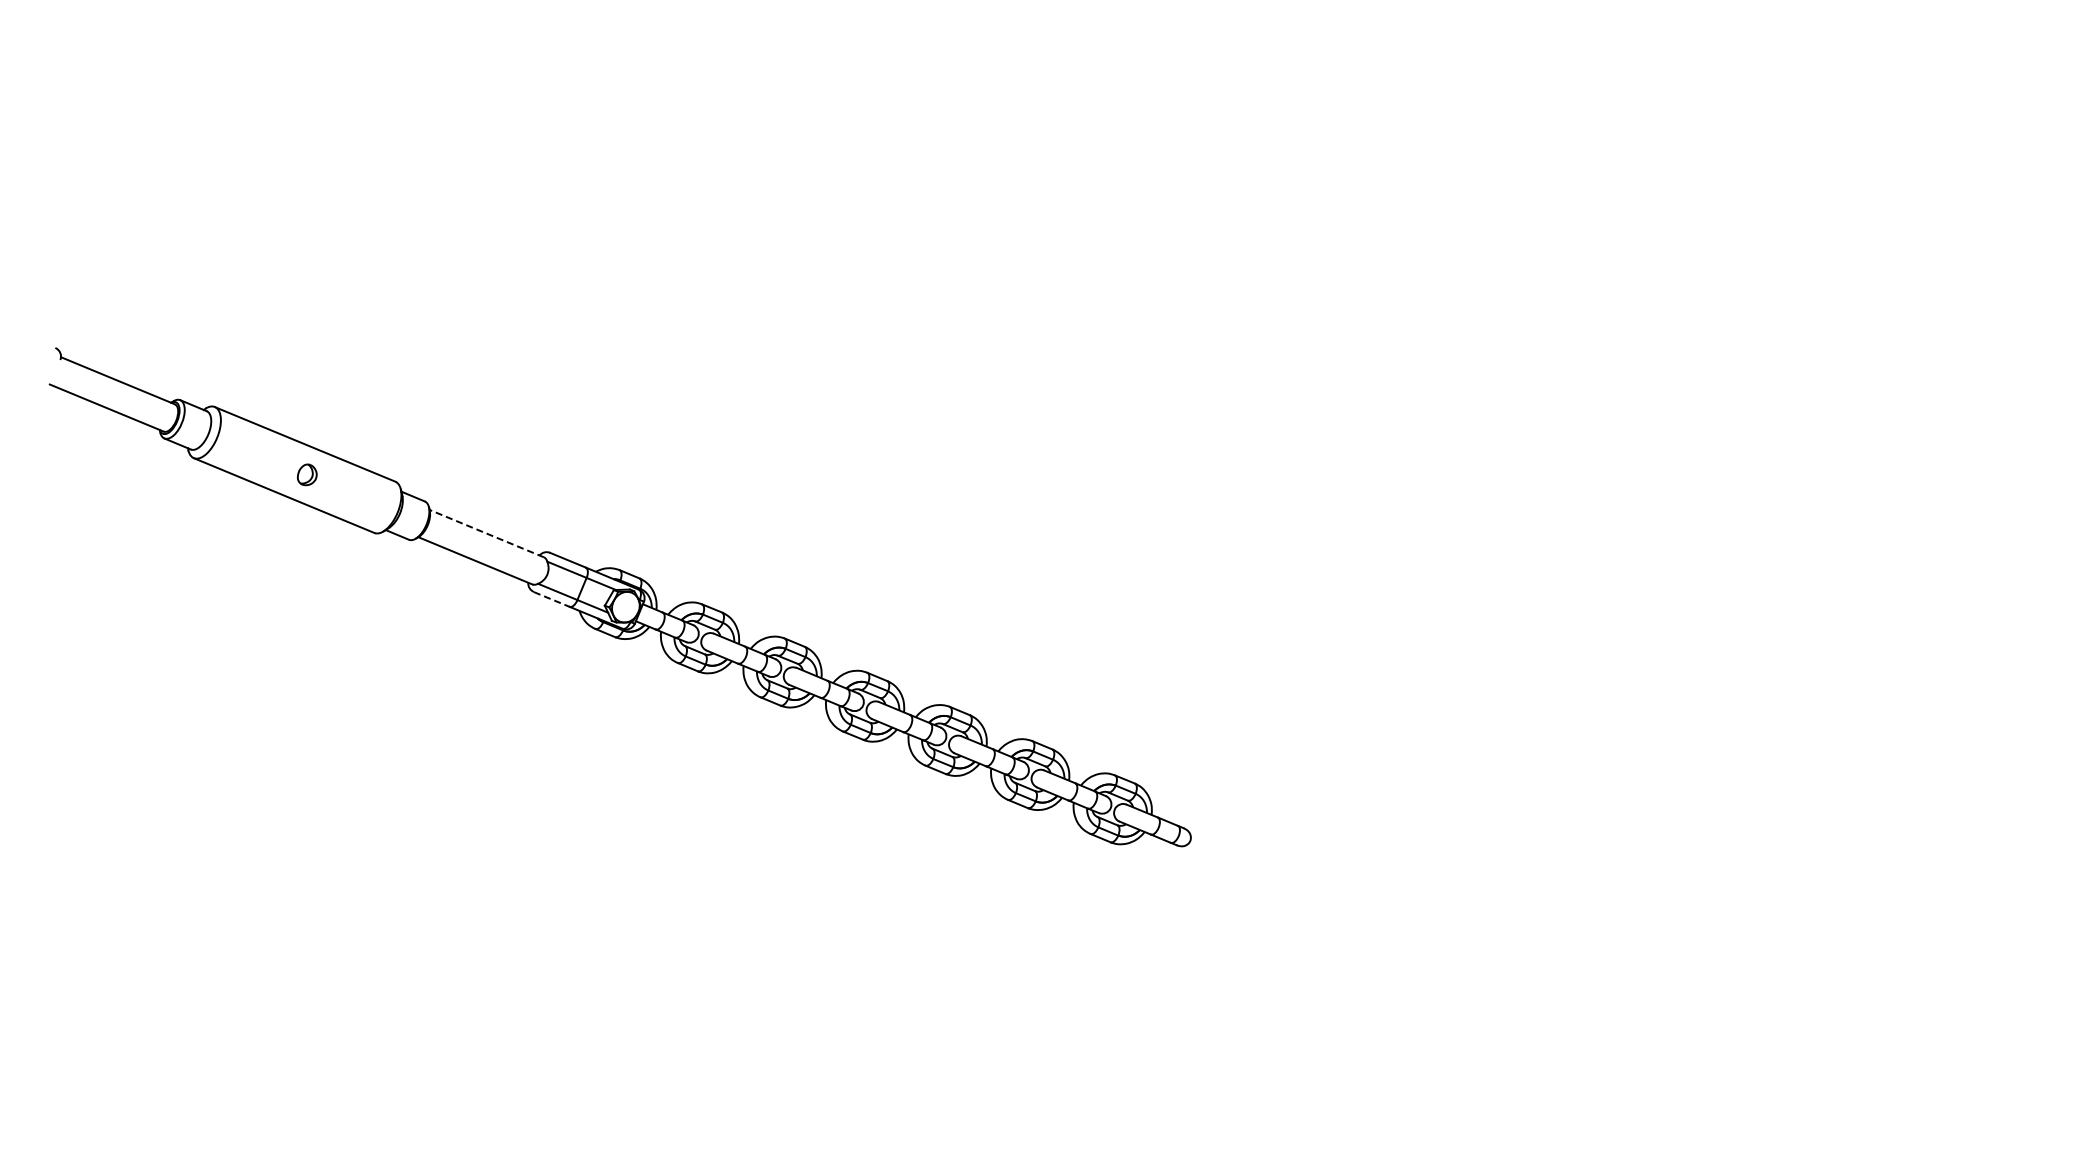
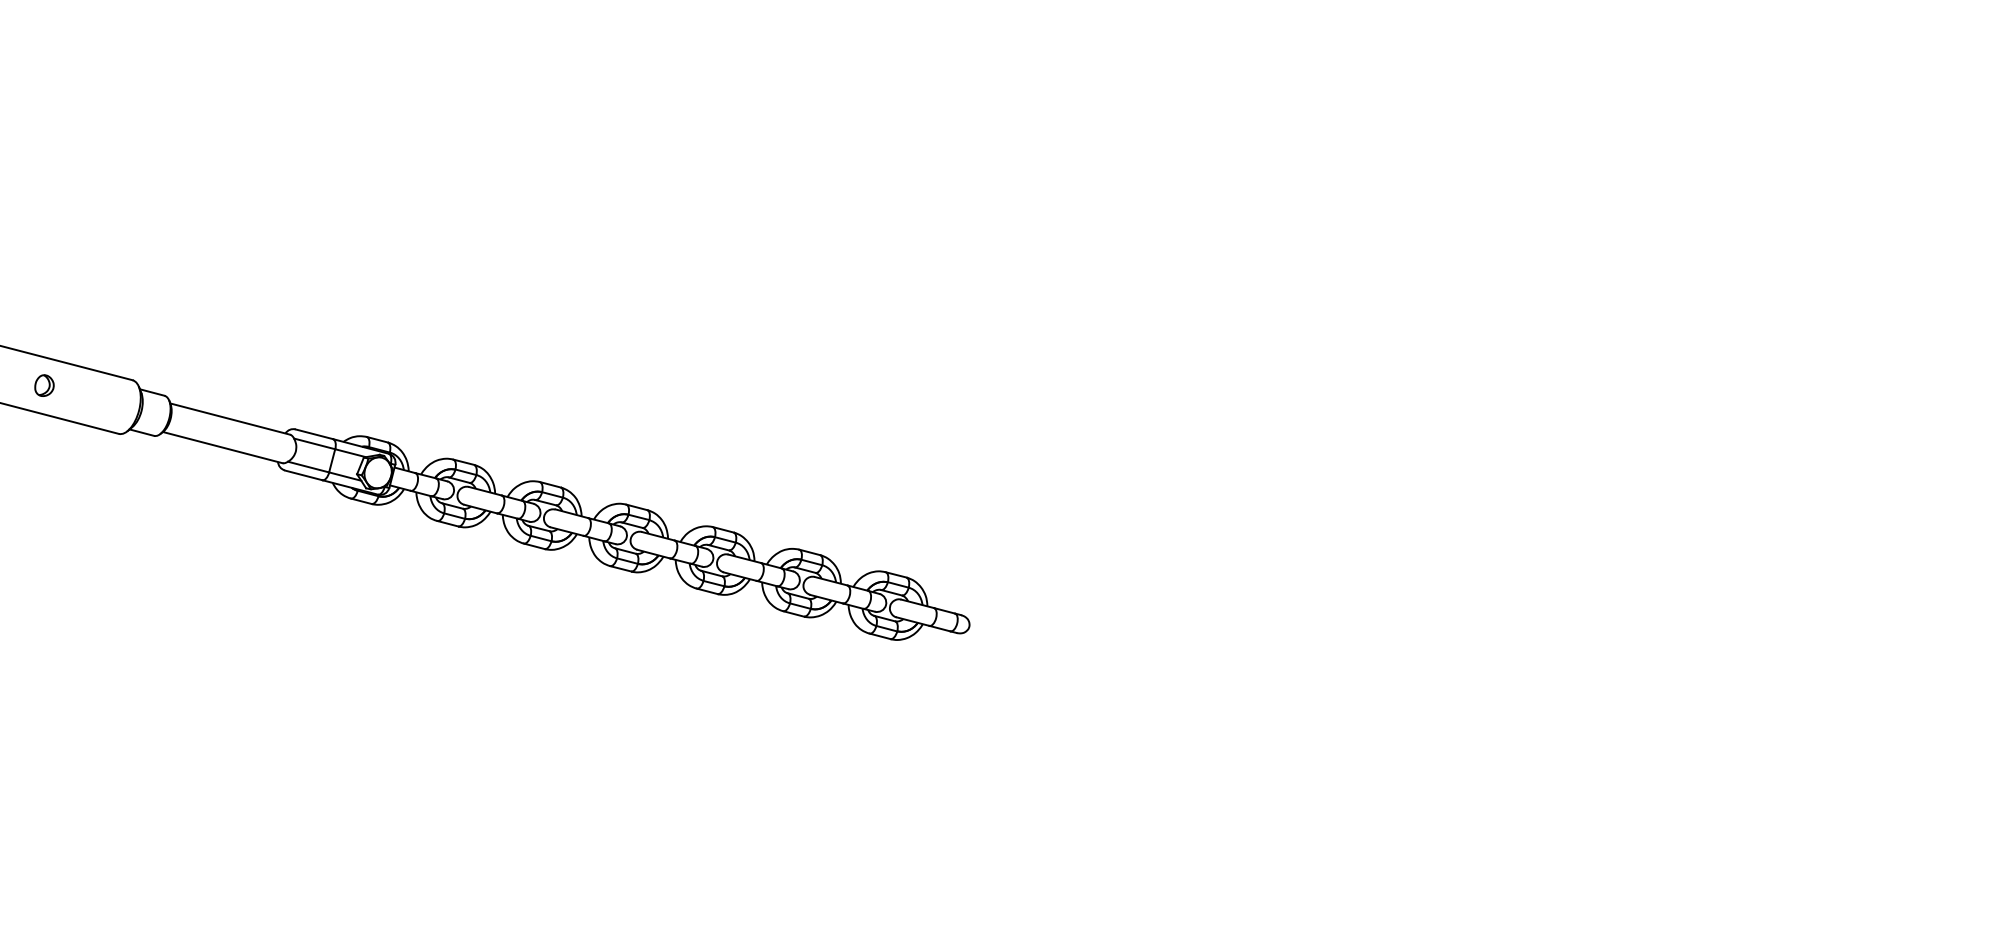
line: (486, 533) -> (229, 419), dashed -> solid
line: (552, 599) -> (304, 475), dashed -> solid

